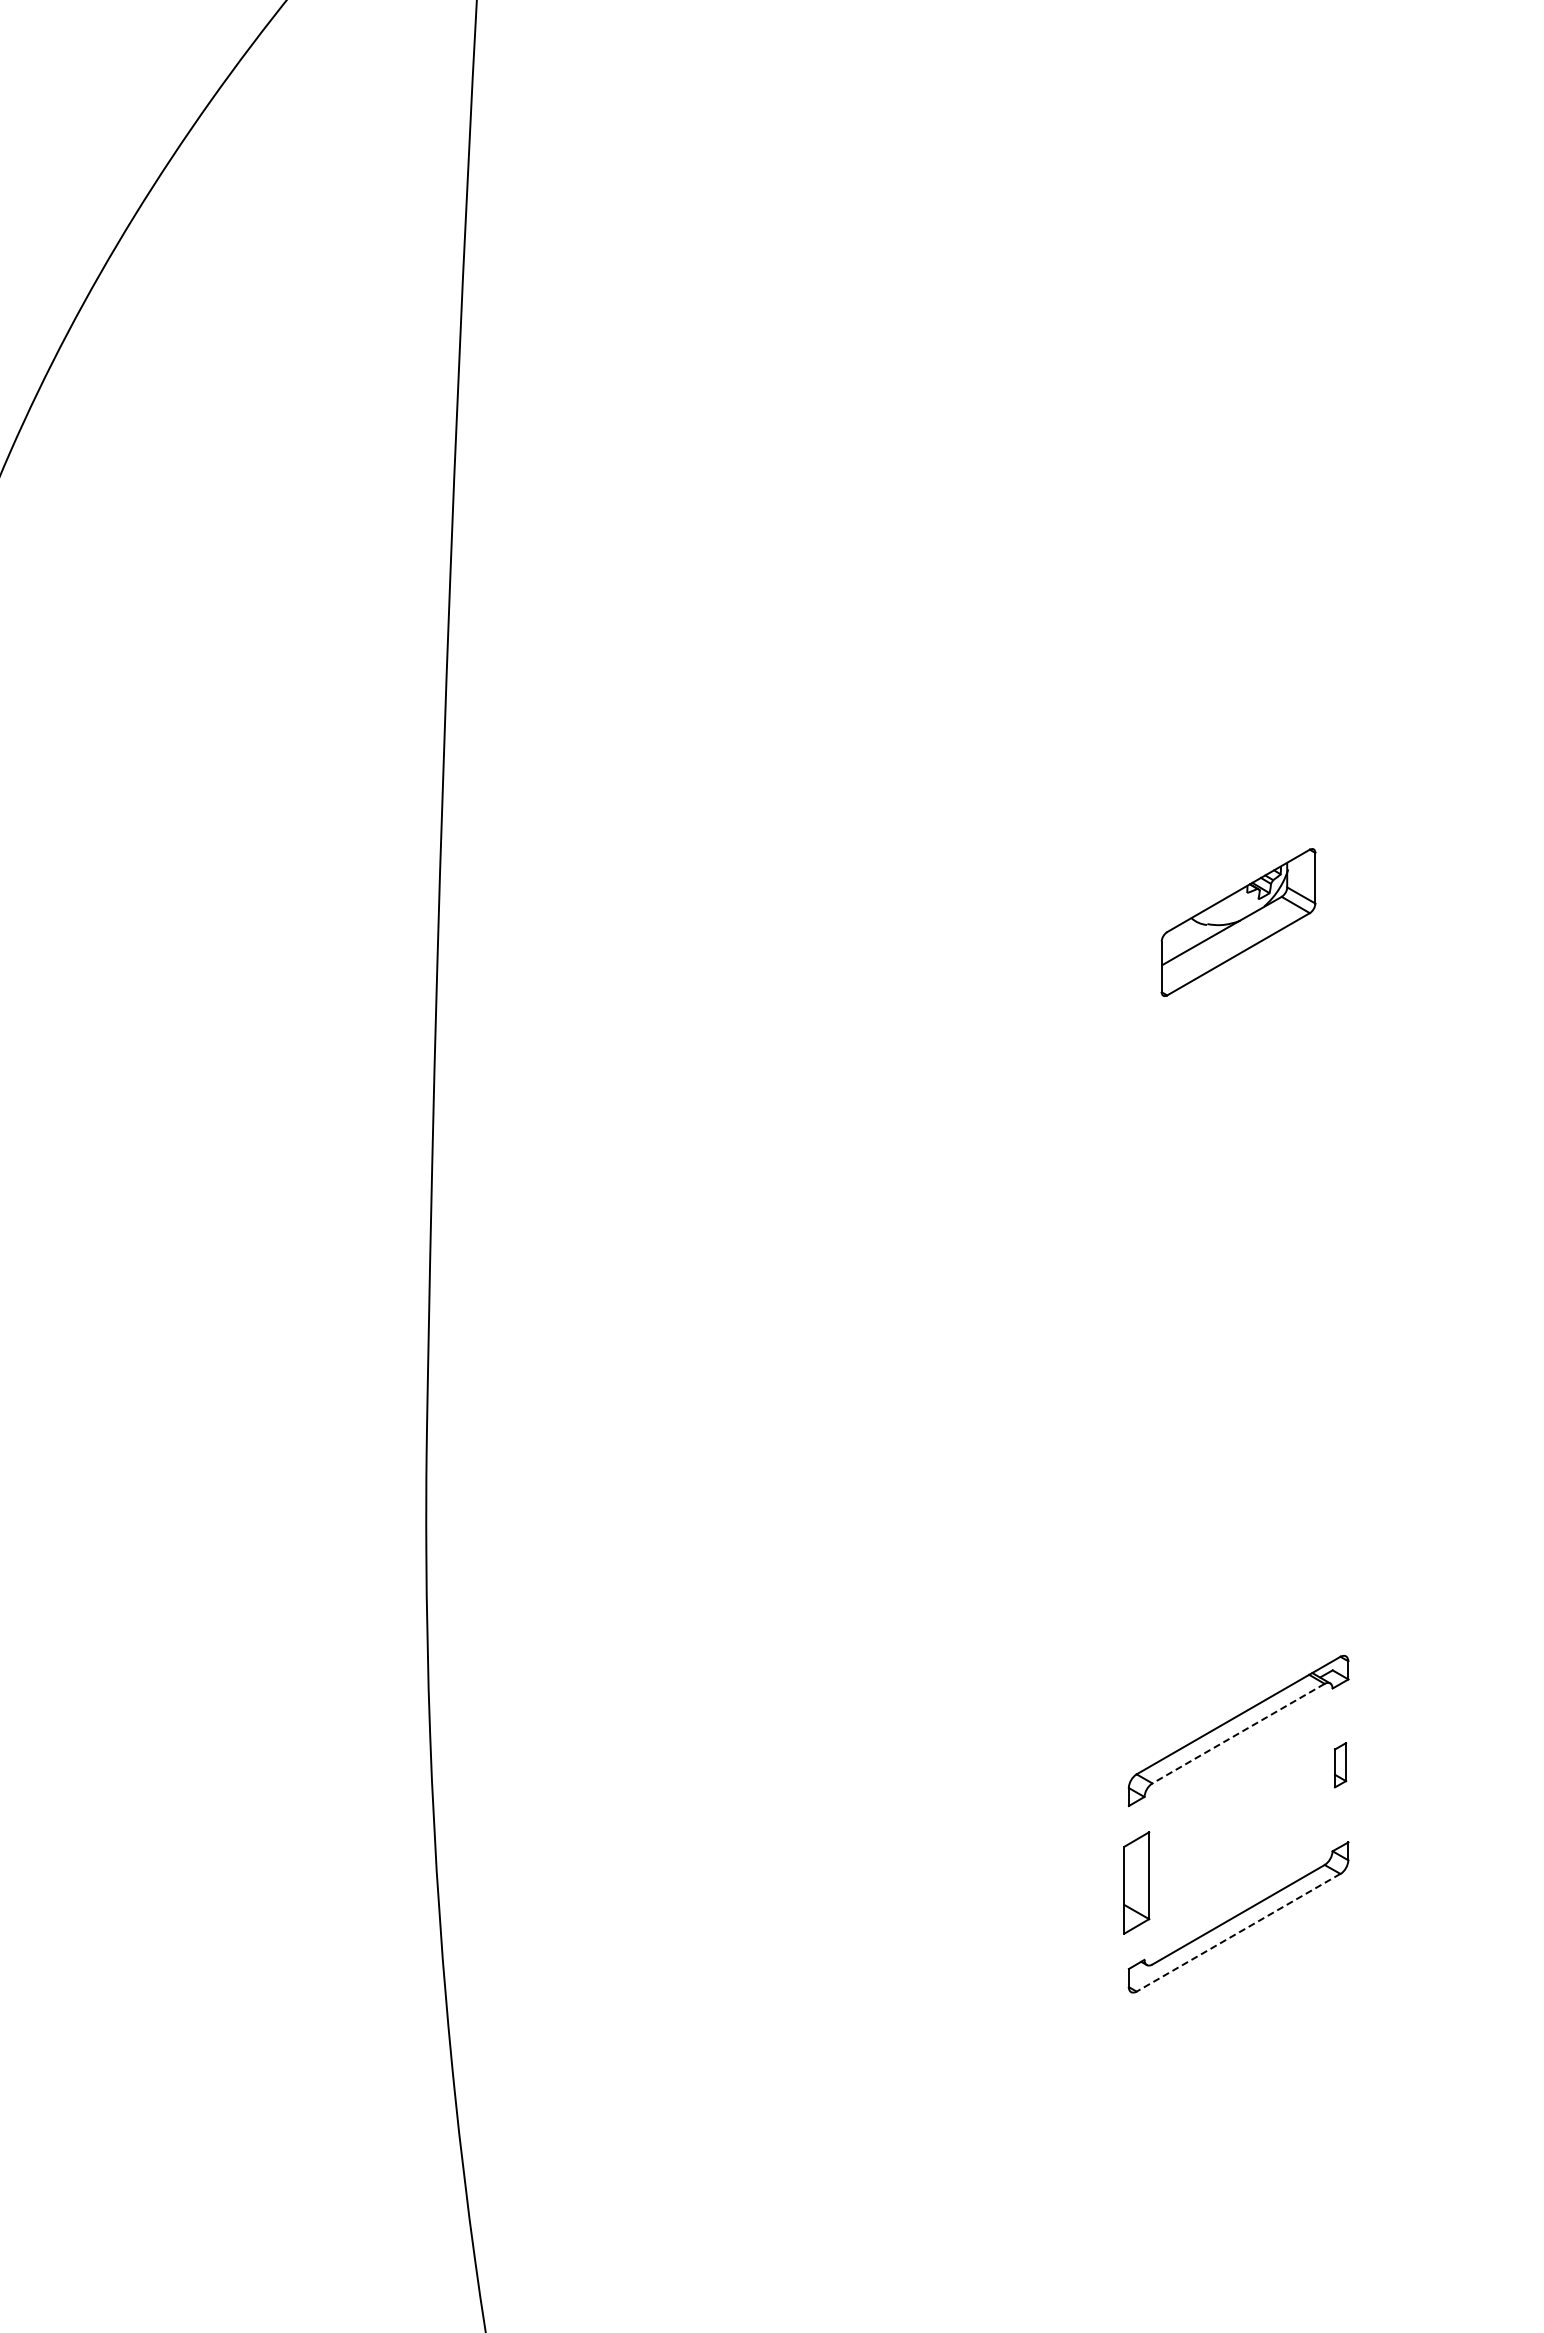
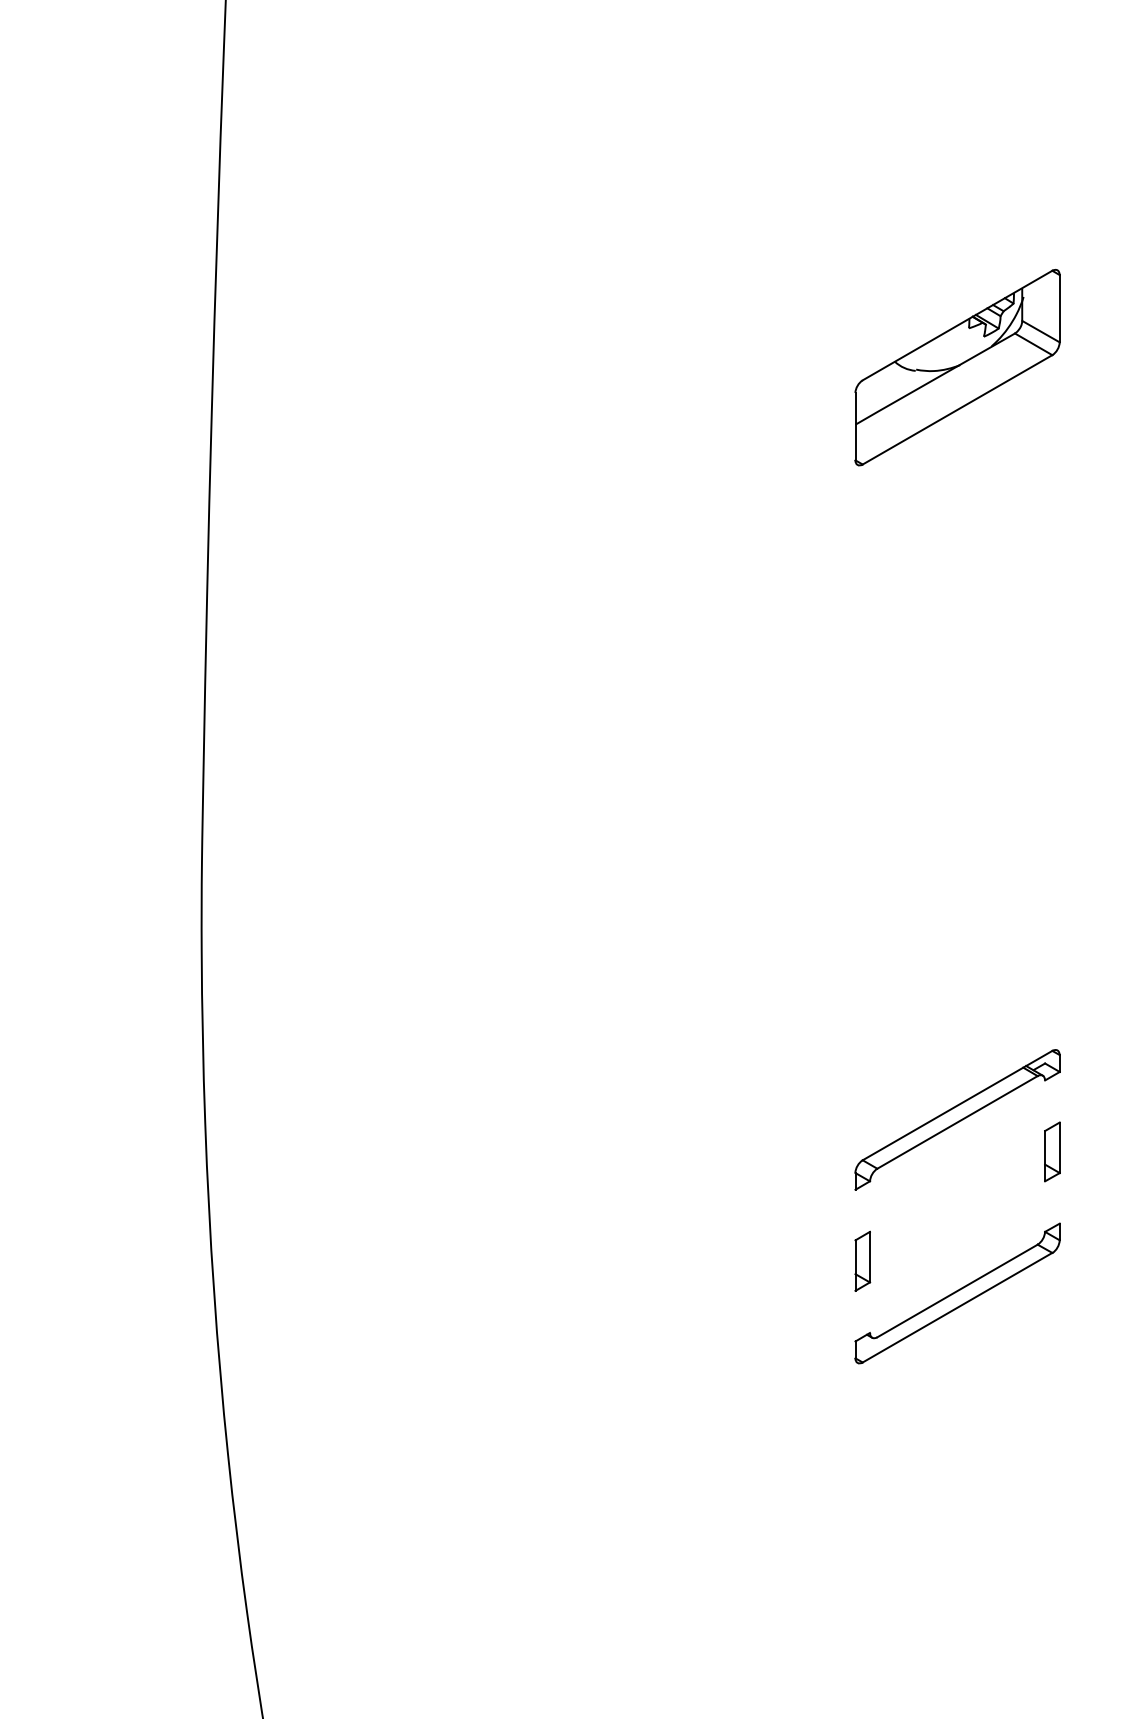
part: (1238, 922) -> (957, 367), size x1.43
line: (1238, 1733) -> (957, 1122), dashed -> solid
part: (1340, 1764) -> (1052, 1151), size x1.43
part: (1136, 1882) -> (862, 1260), size x0.62
line: (1238, 1932) -> (957, 1307), dashed -> solid

